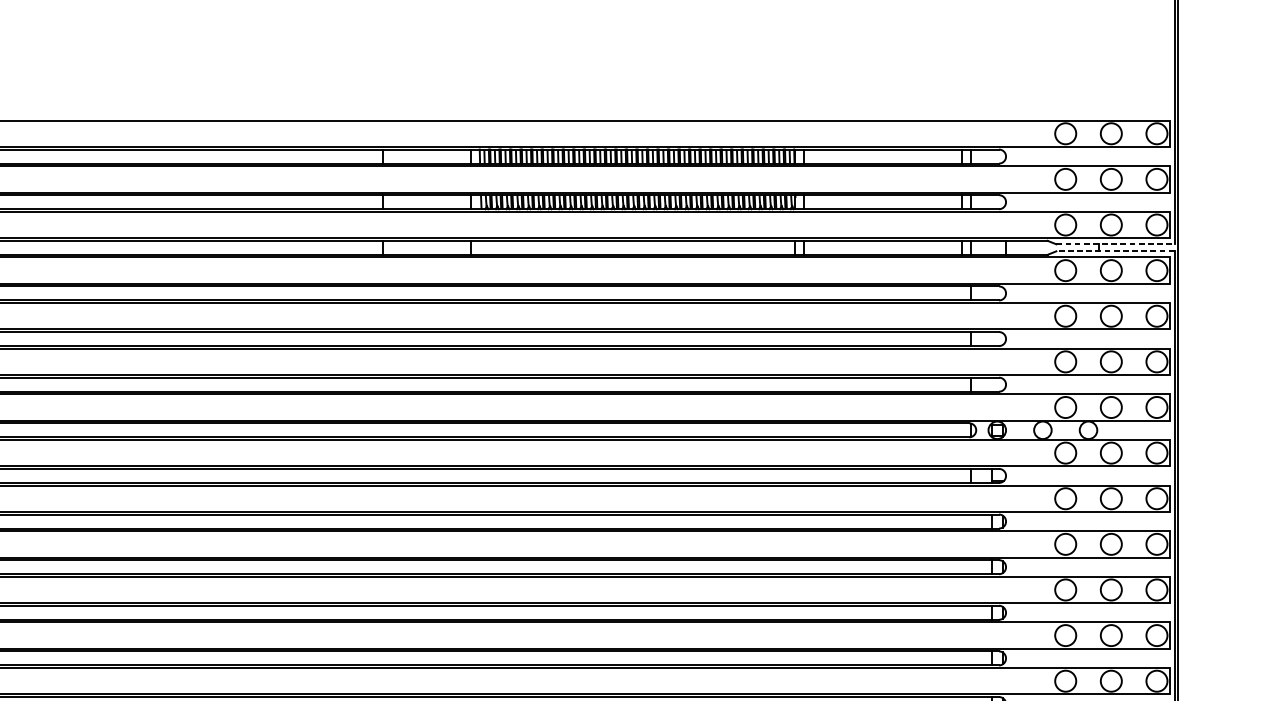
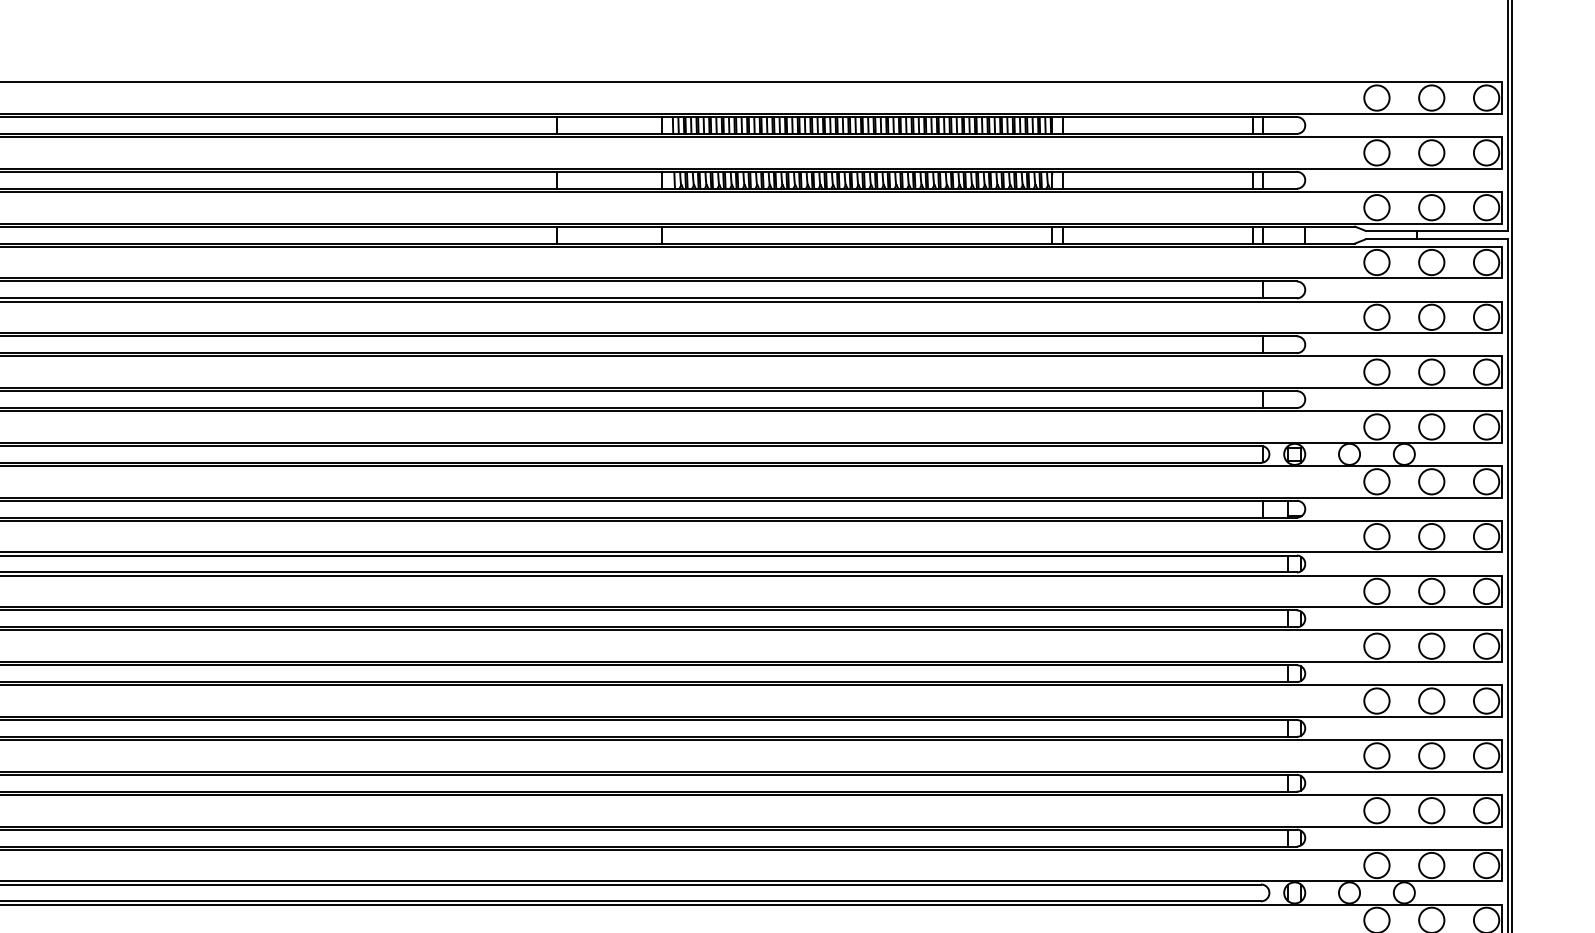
line: (1115, 243) -> (1436, 230), dashed -> solid
line: (1115, 251) -> (1436, 239), dashed -> solid

